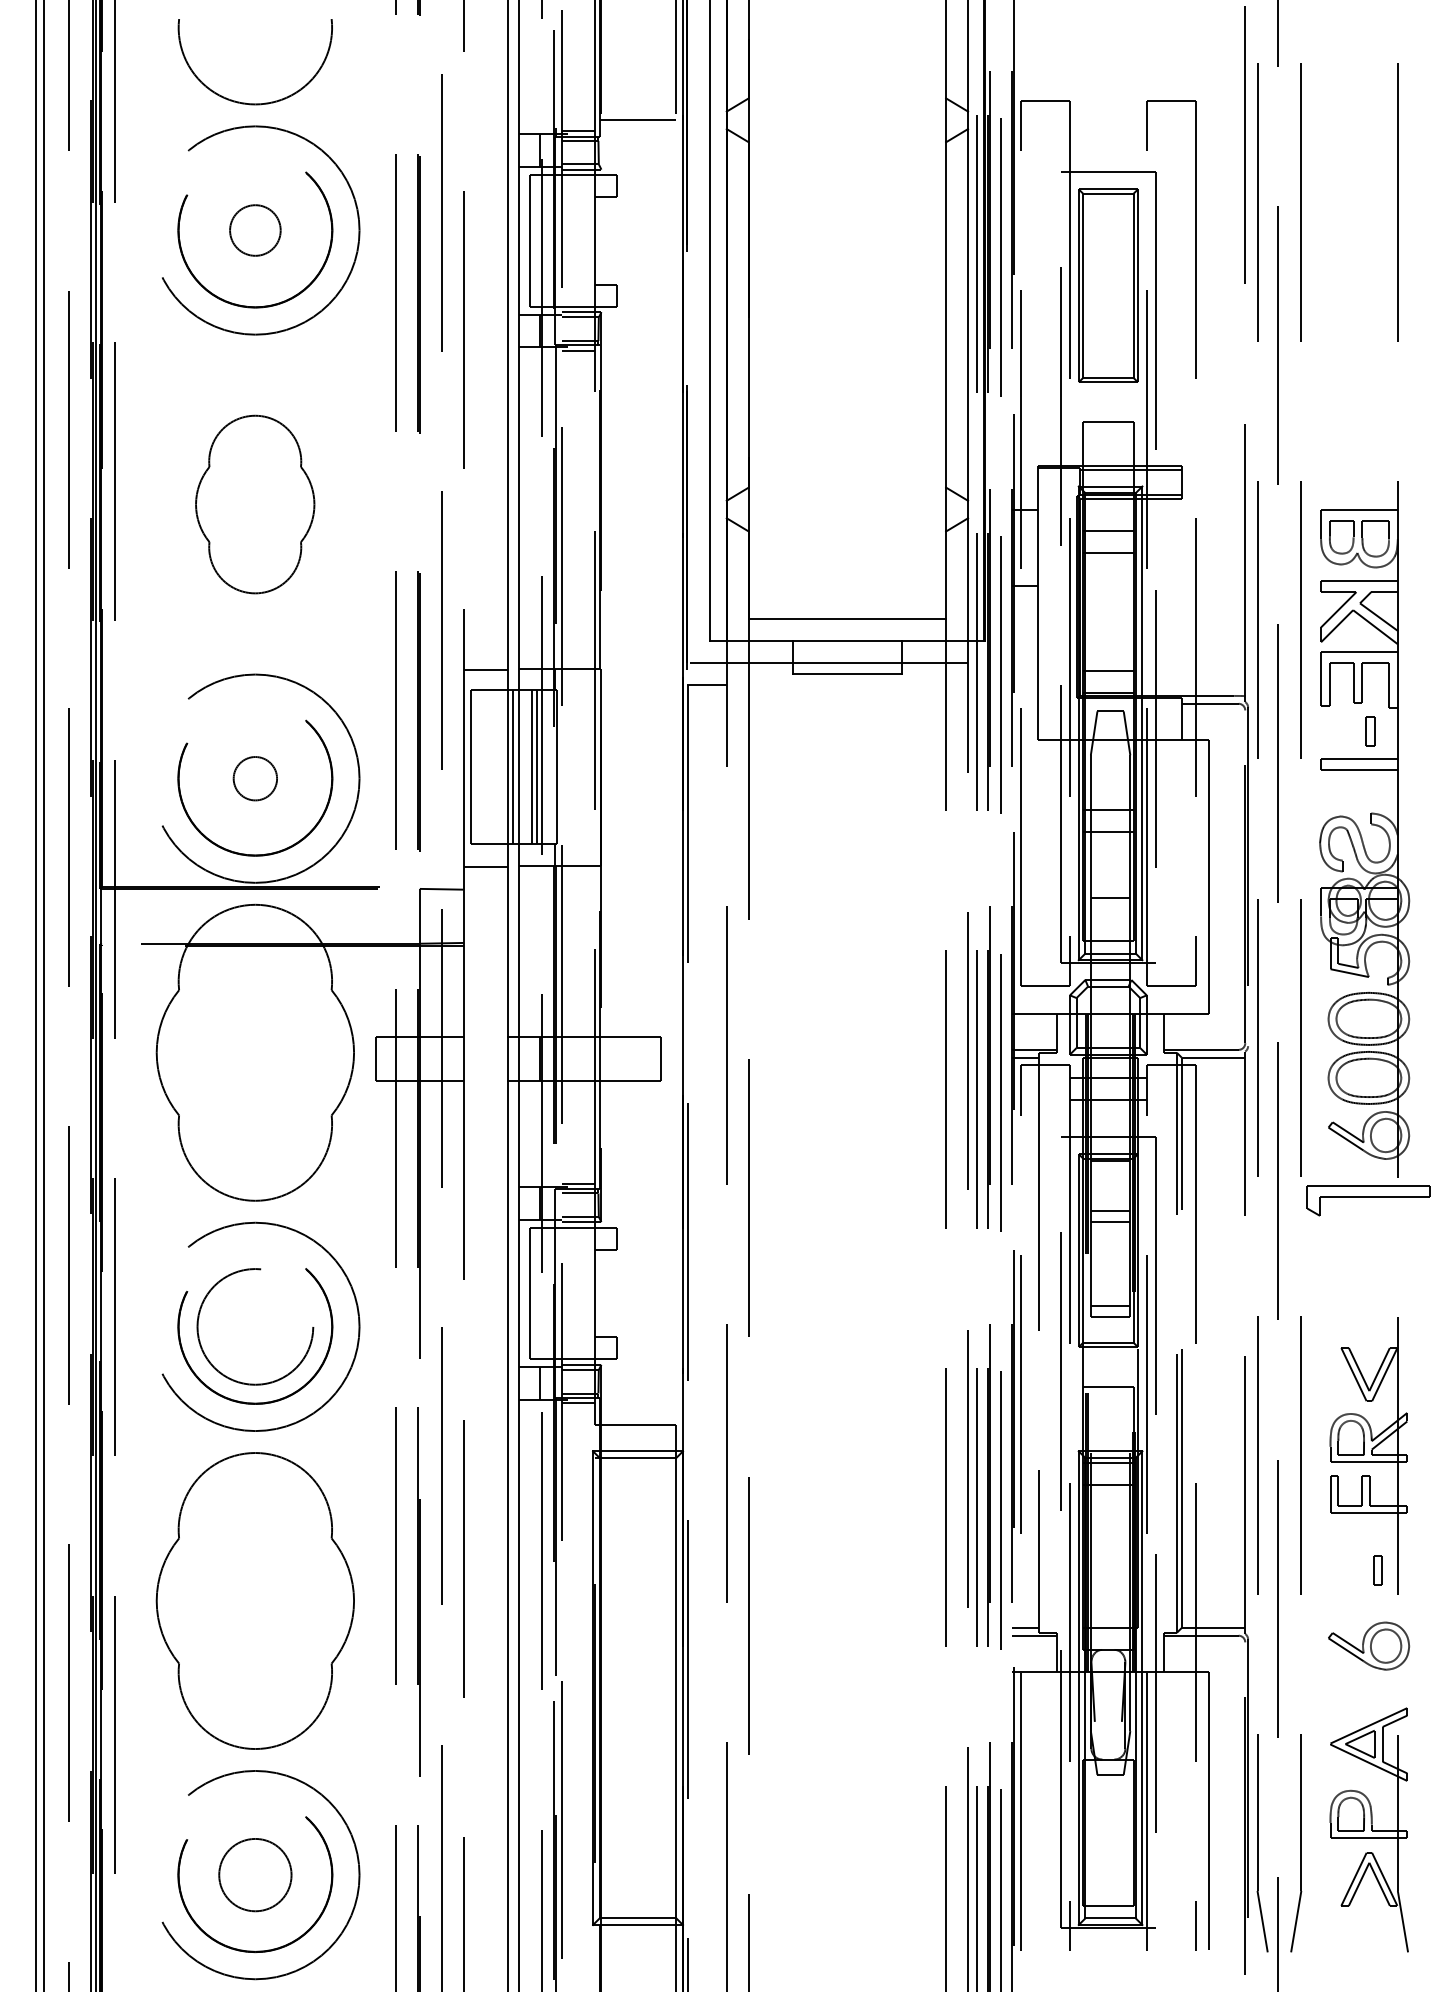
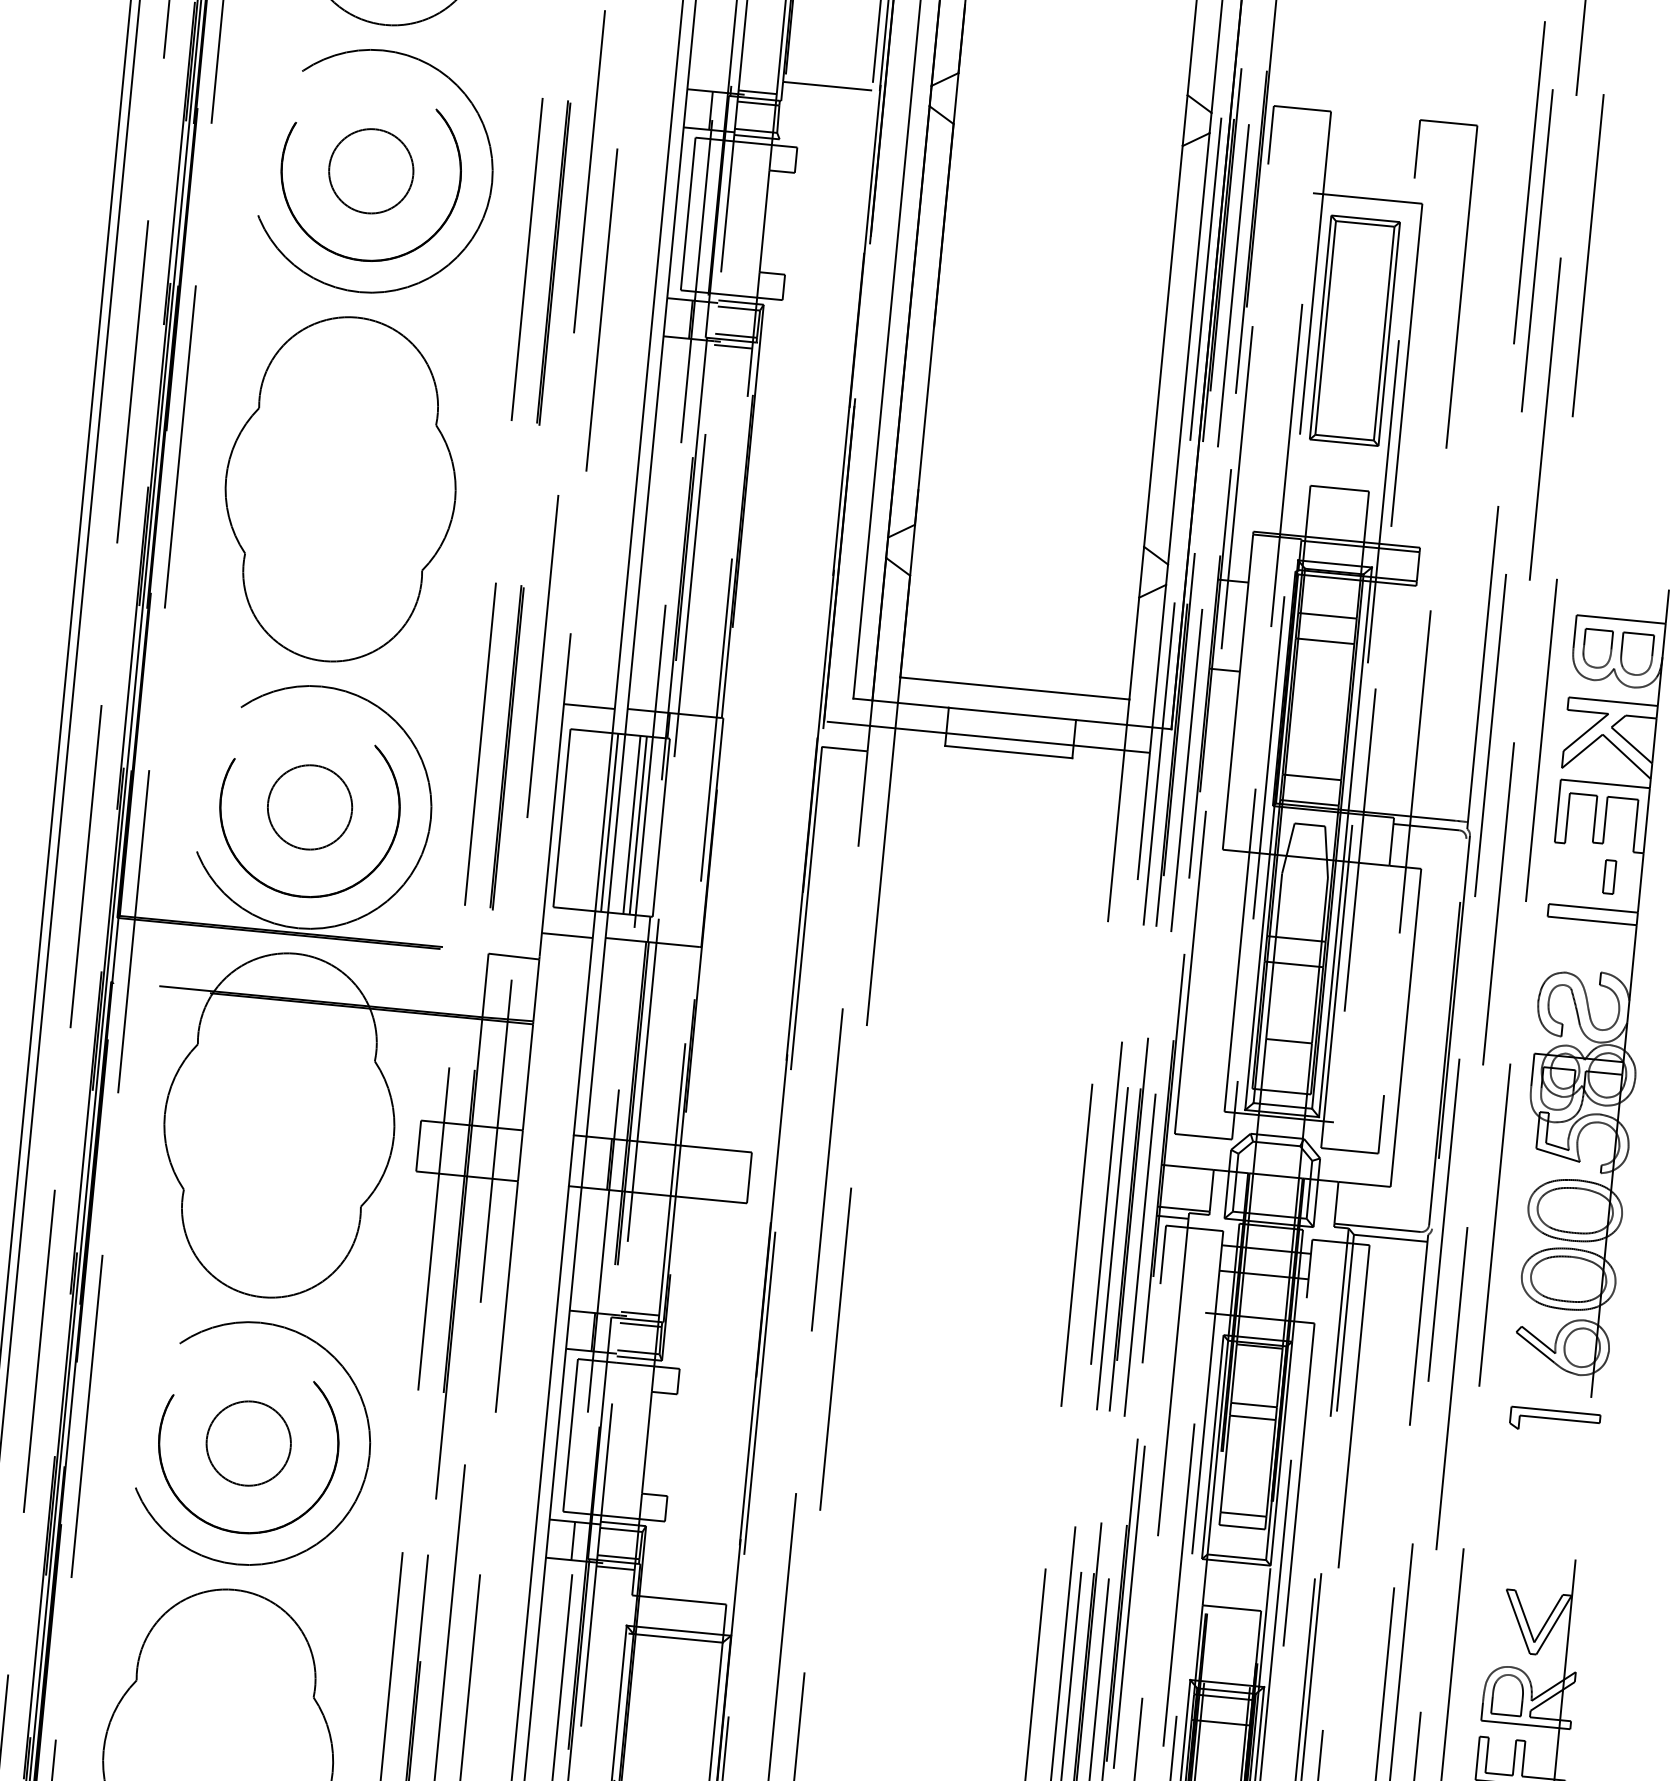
circle: (255, 230) -> (371, 171), size x1.43
part: (254, 504) -> (339, 489), size x1.67
circle: (255, 778) -> (310, 807), size x1.67
part: (1368, 1200) -> (1554, 1421), size x0.62
circle: (255, 1326) -> (248, 1443), size x0.62

